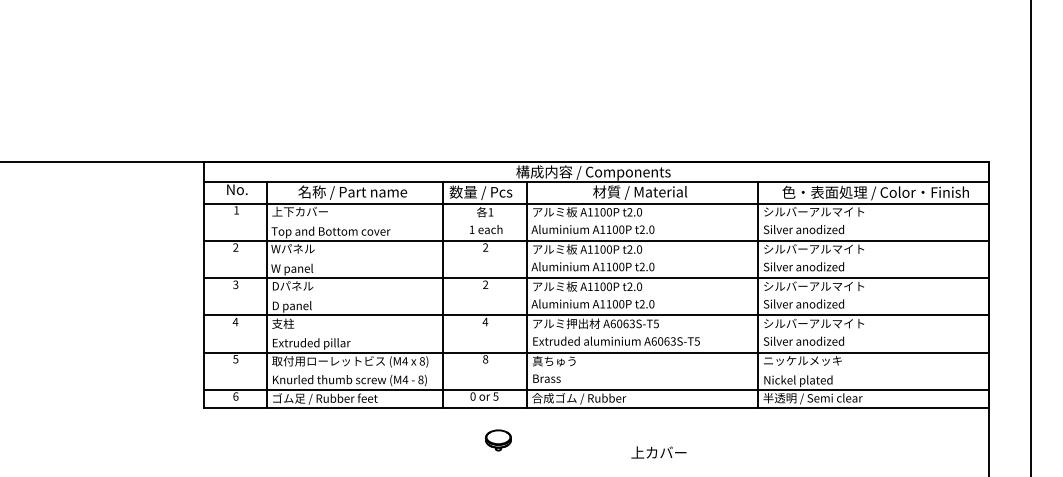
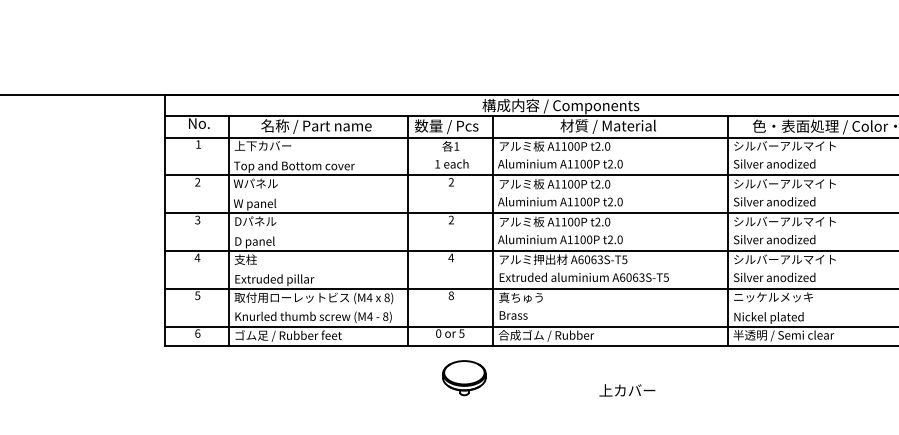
part: (498, 440) -> (464, 378), size x1.67

